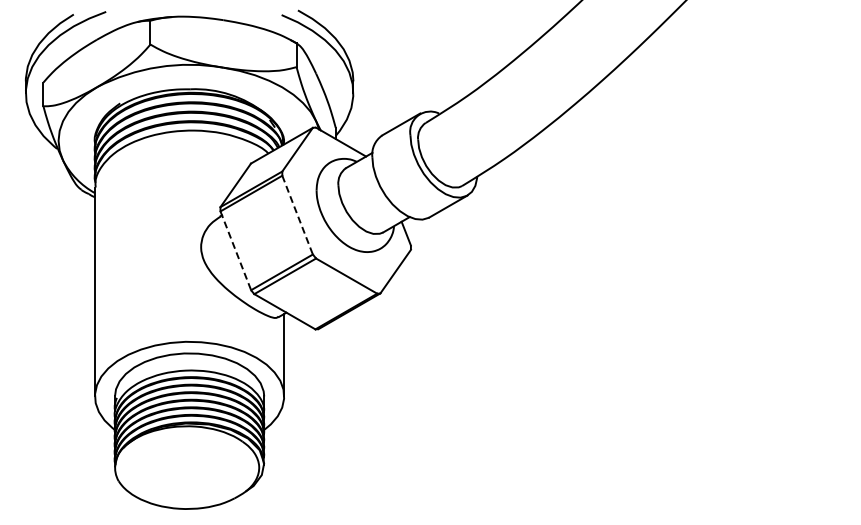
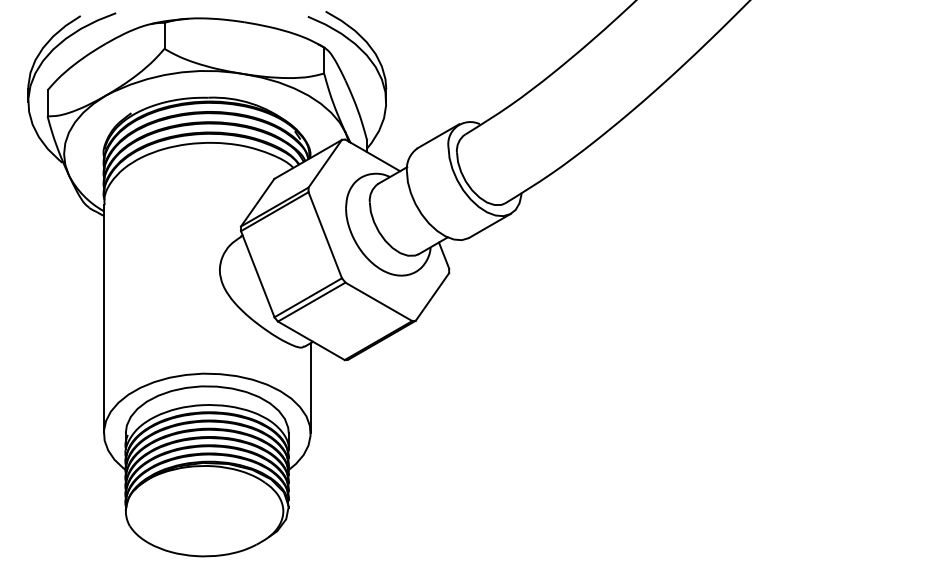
line: (297, 215) -> (325, 235), dashed -> solid
line: (236, 251) -> (258, 274), dashed -> solid

